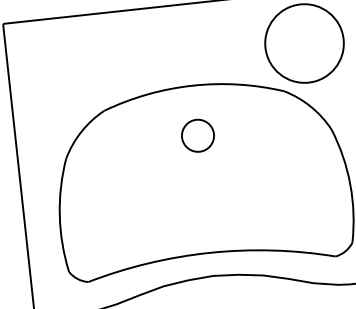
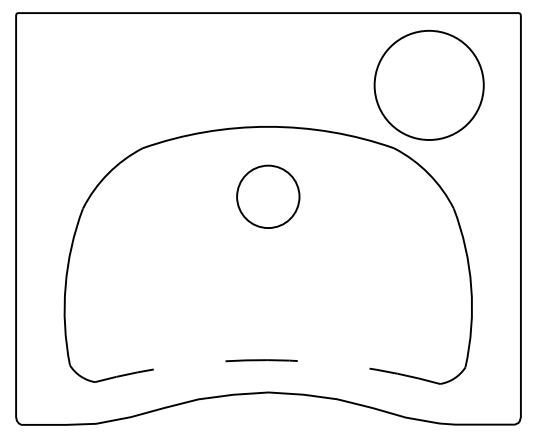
circle: (198, 135) -> (268, 196), size x1.4
arc: (210, 253) -> (267, 360), solid -> dashed

